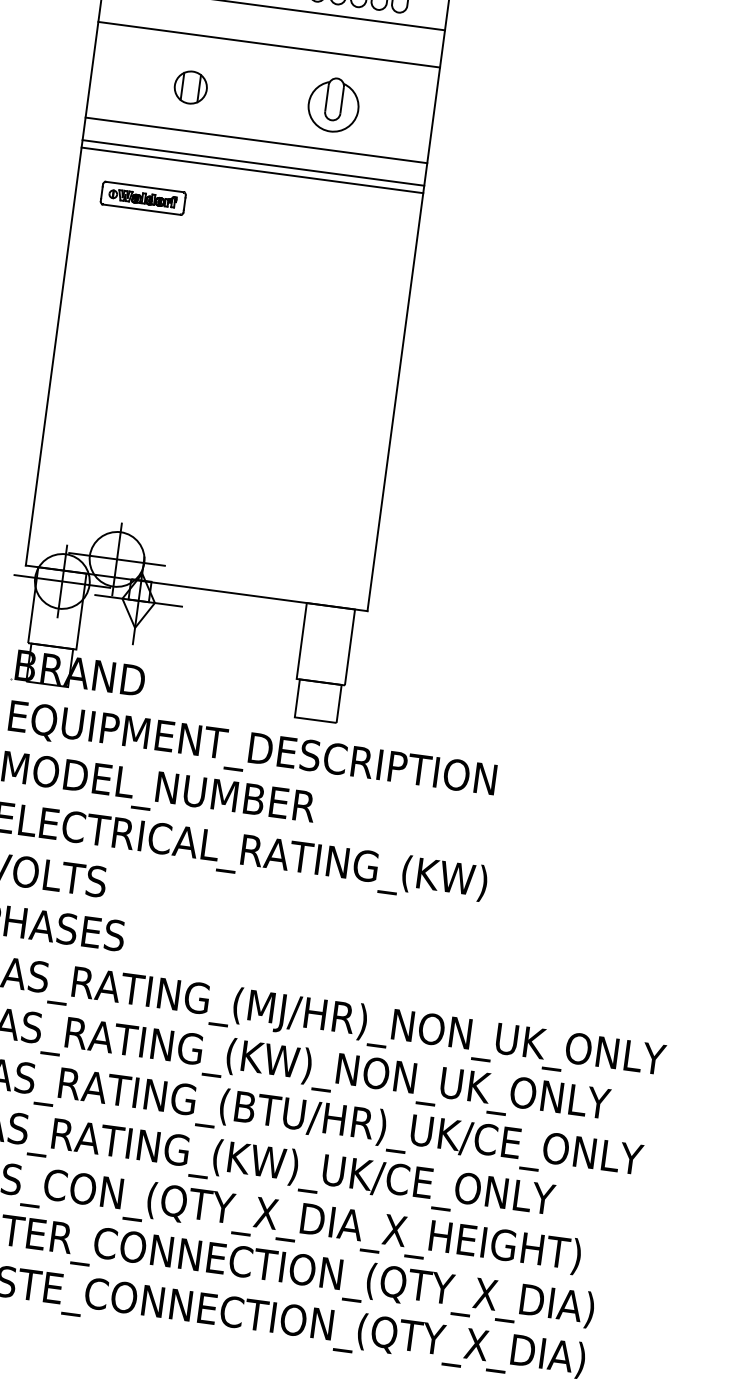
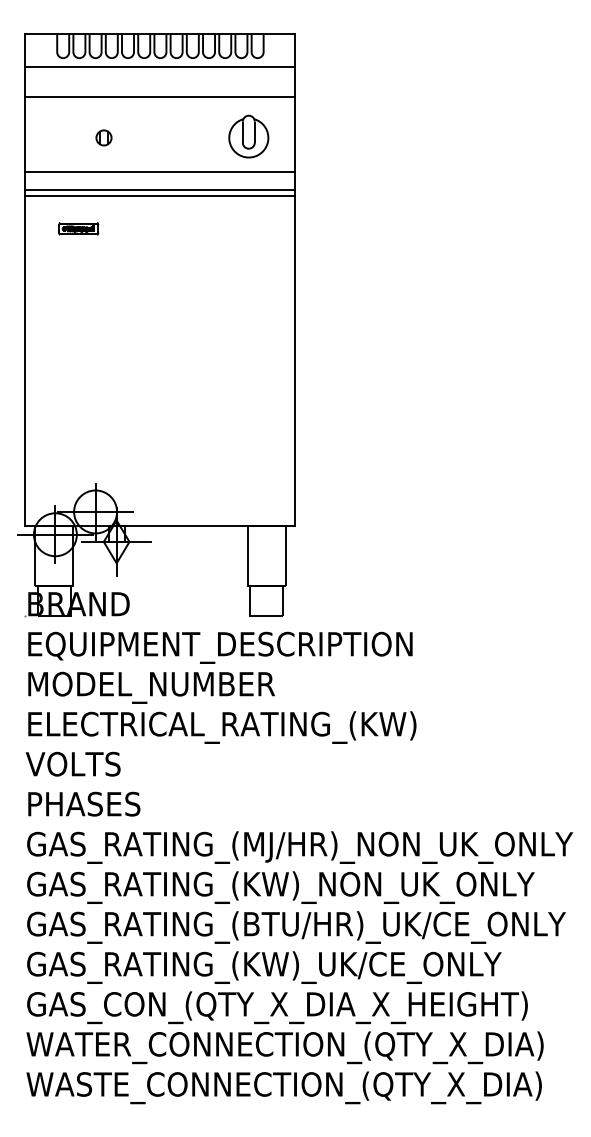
part: (190, 86) -> (103, 137), size x0.6
part: (333, 104) -> (248, 136), moved
part: (143, 197) -> (78, 228), size x0.6

